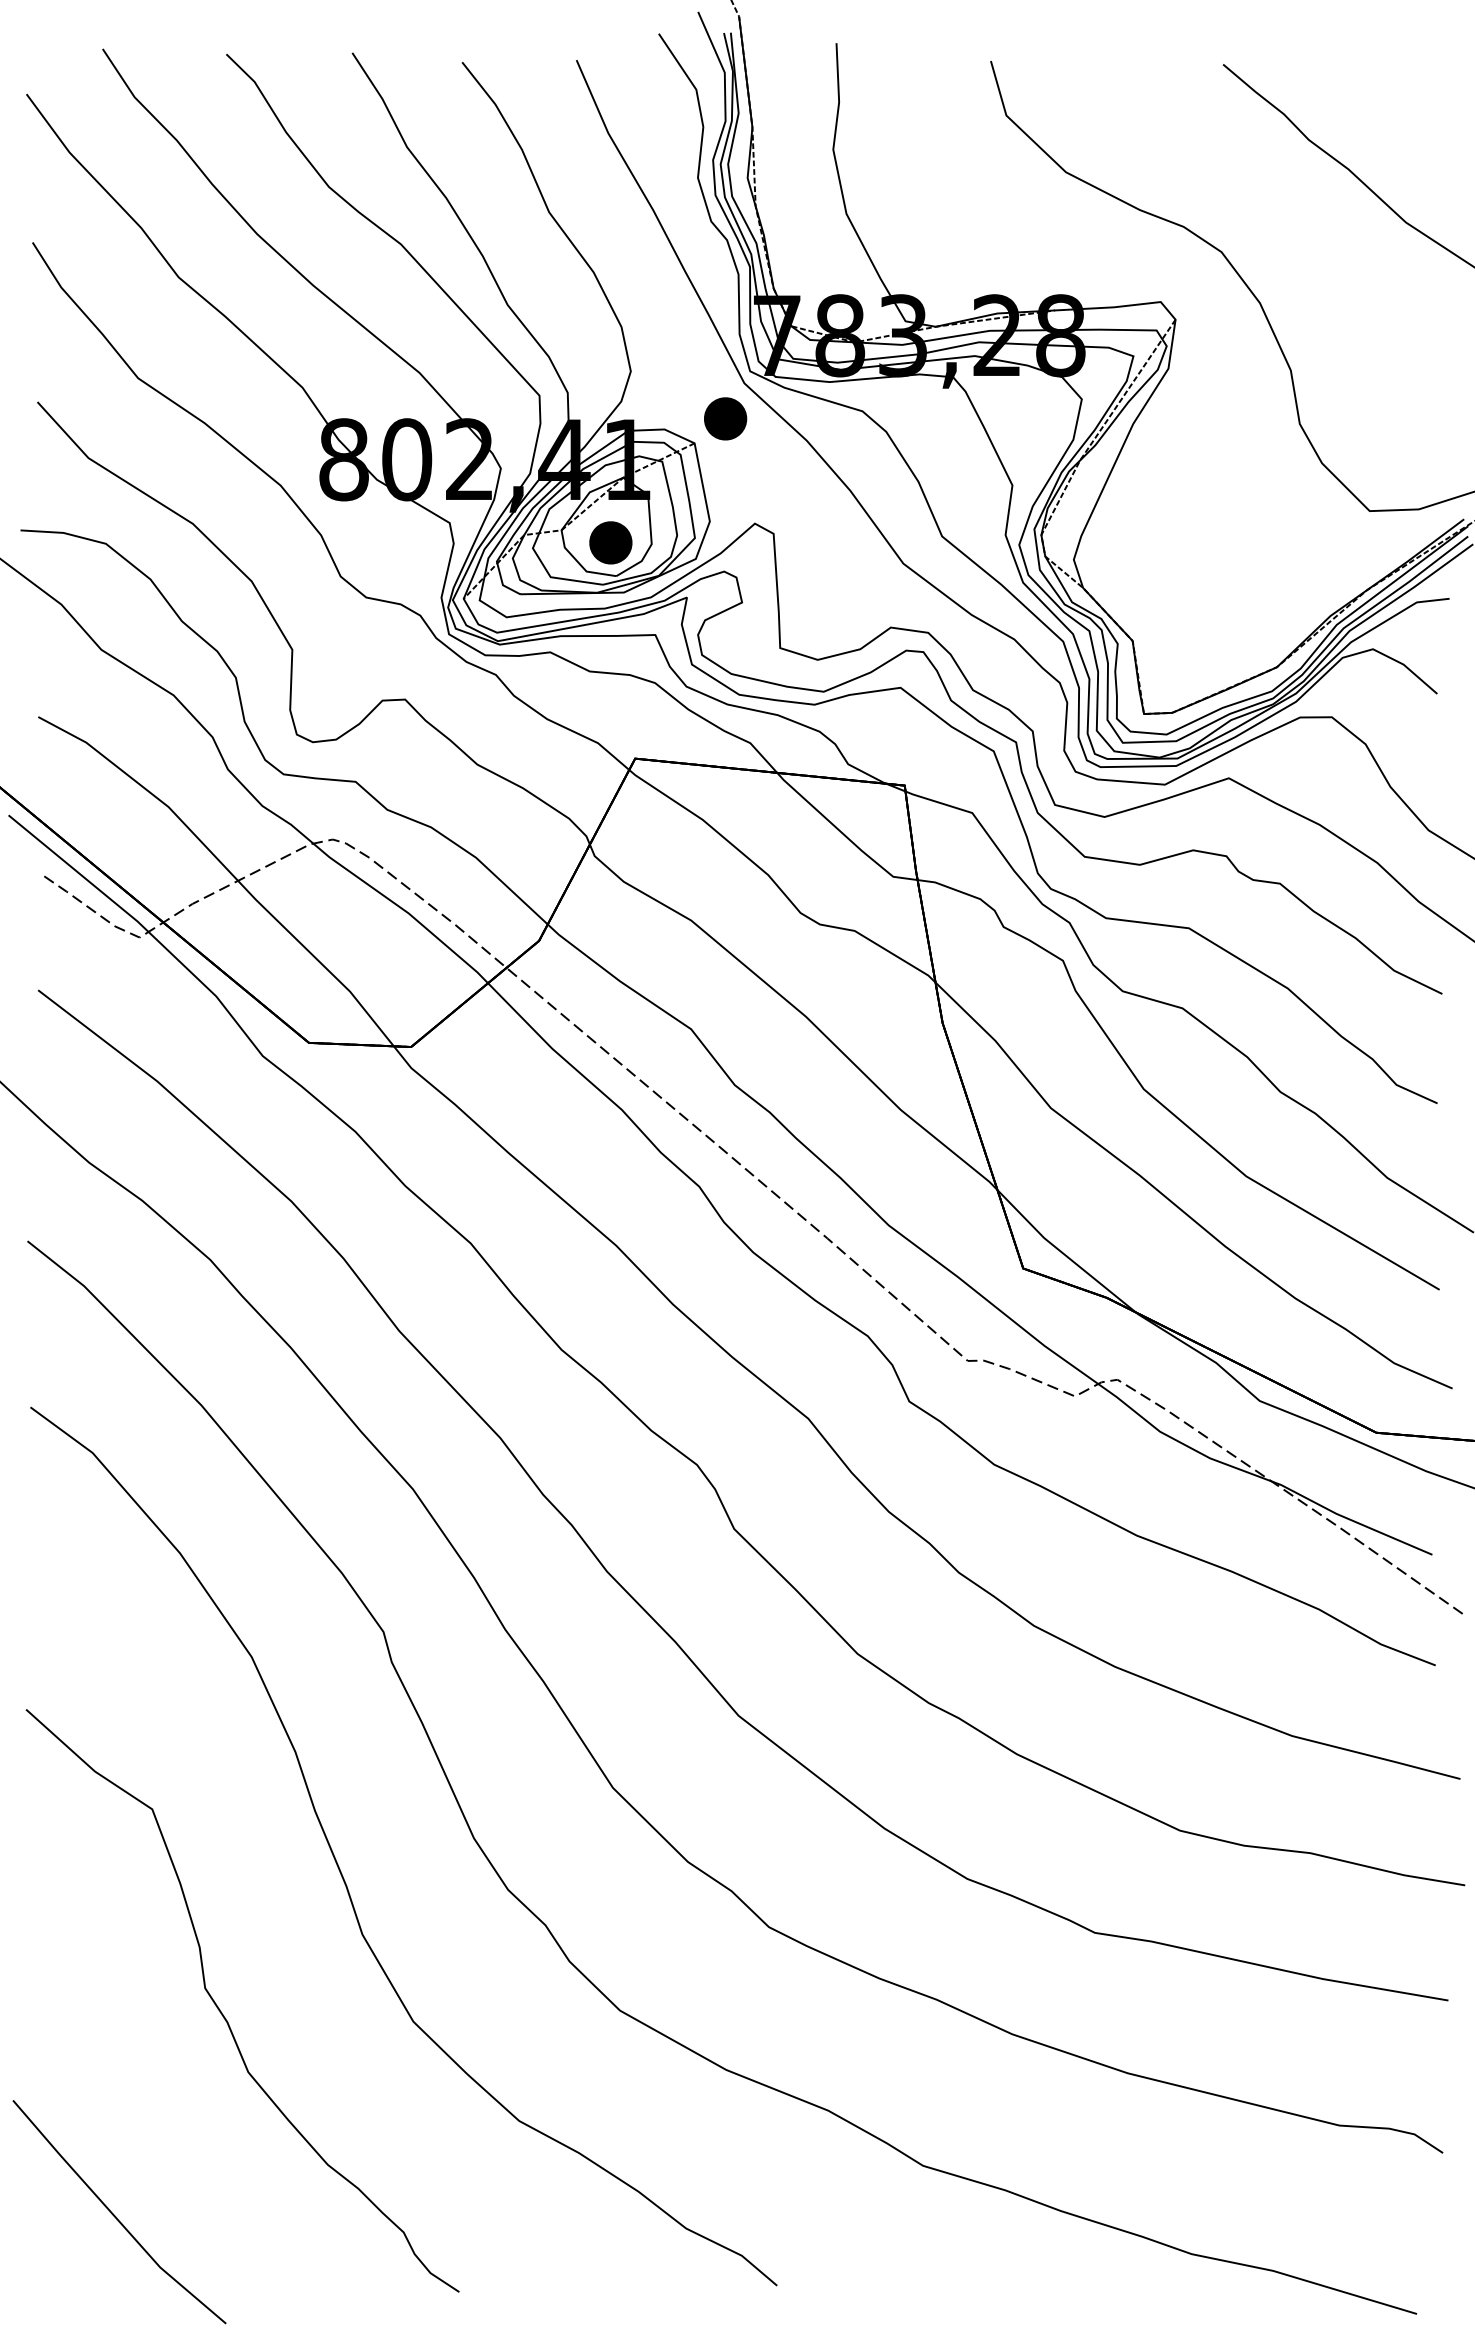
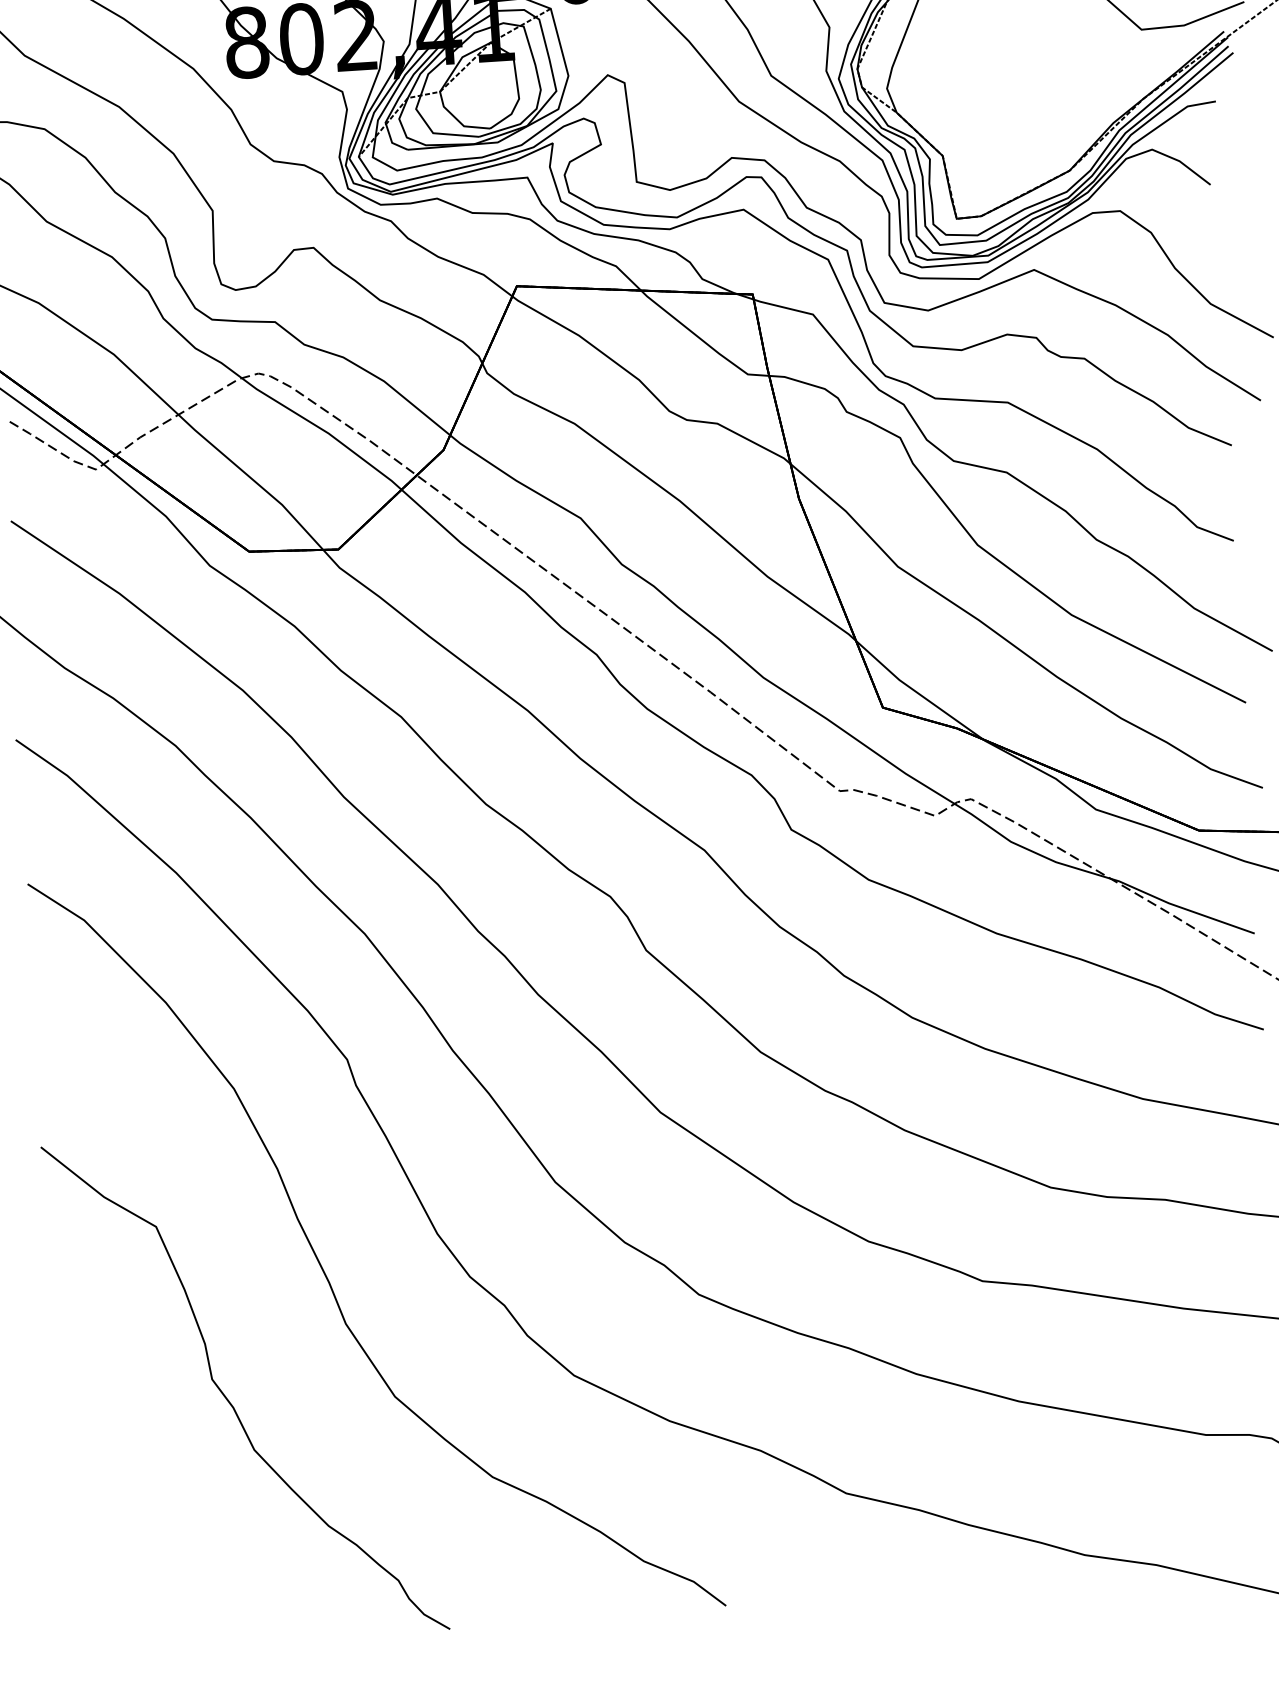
part: (610, 542) -> (483, 99), removed
part: (119, 2212) -> (150, 1579), removed

